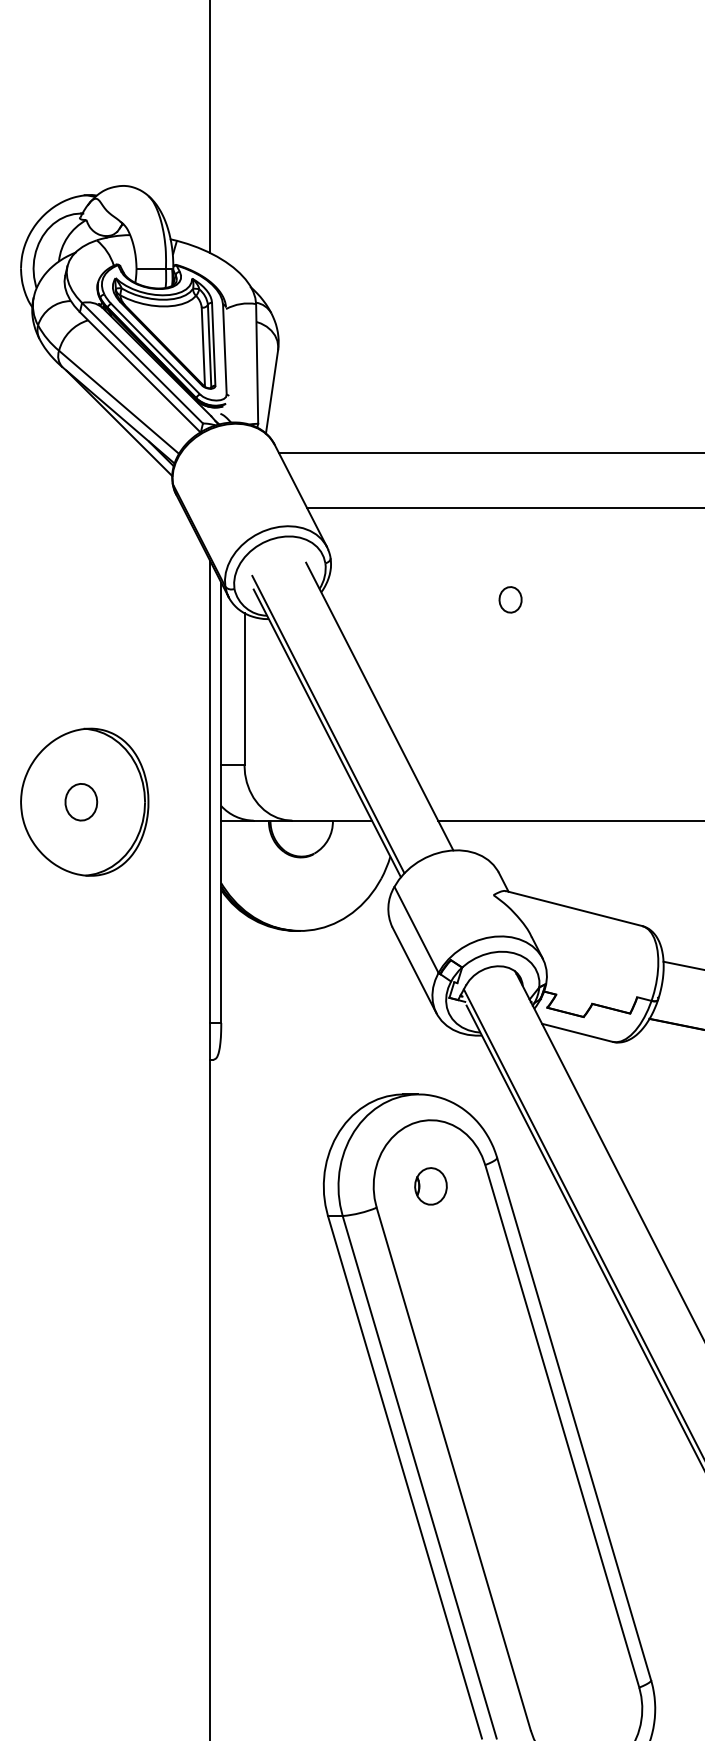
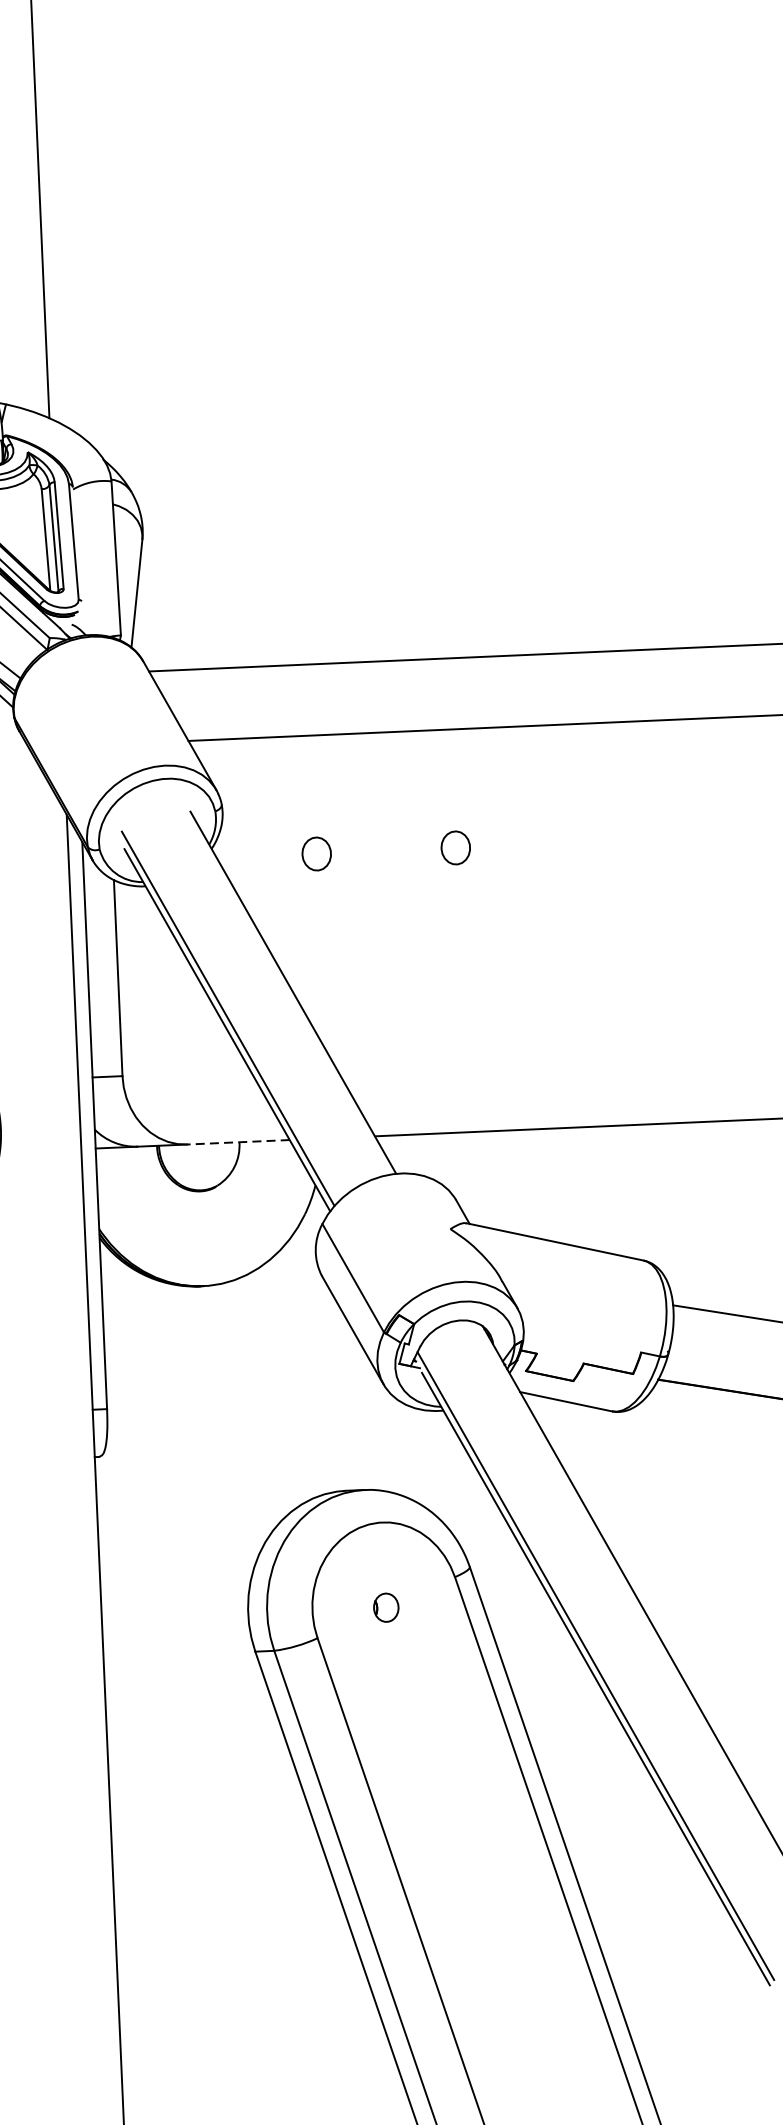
part: (402, 599) -> (316, 853), added
line: (332, 820) -> (238, 1142), solid -> dashed
part: (430, 1186) -> (385, 1607), size x0.6

